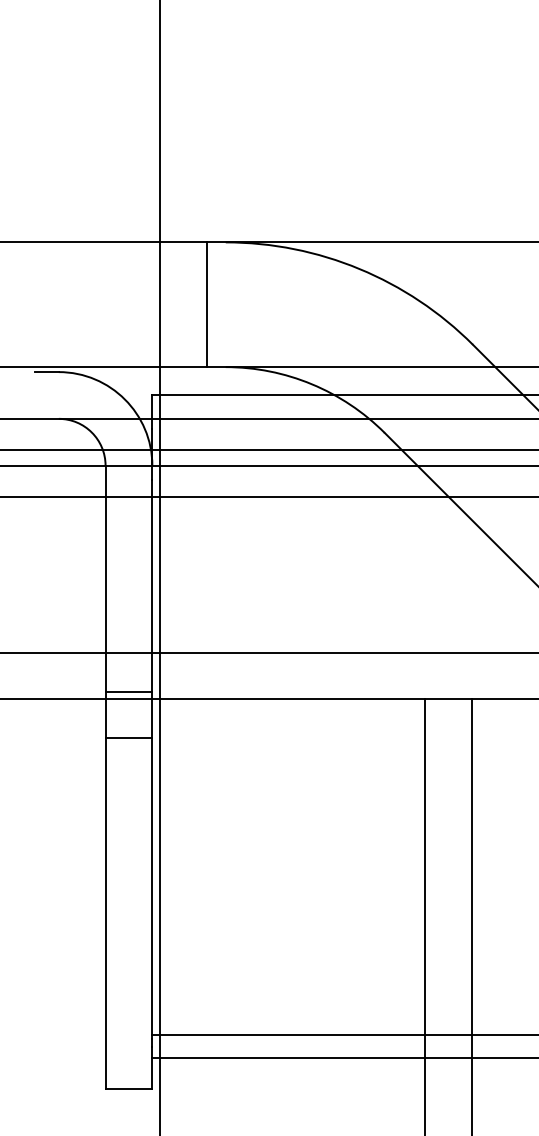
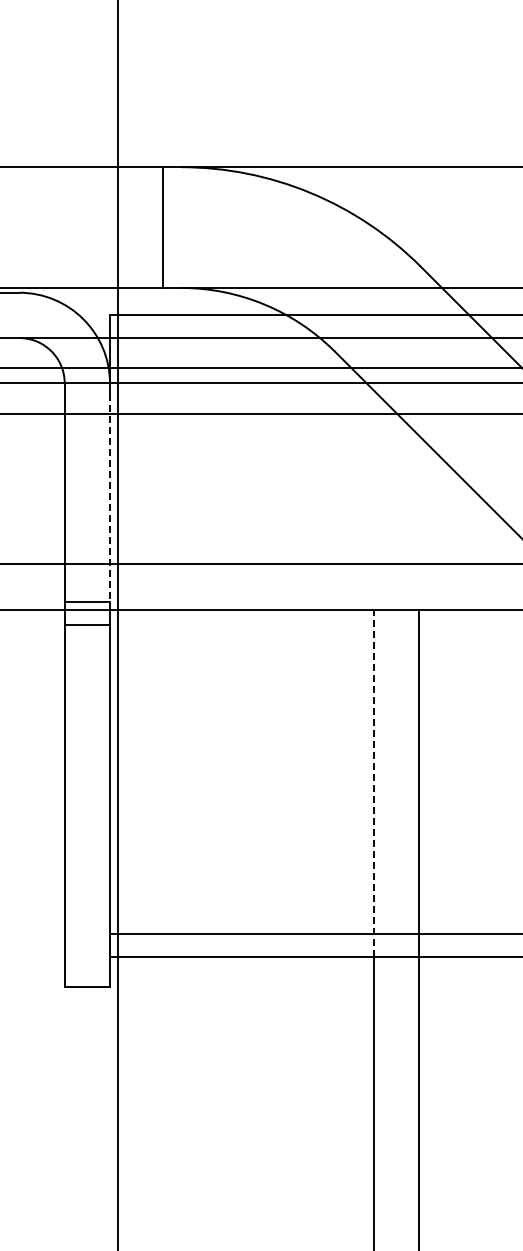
line: (152, 589) -> (110, 503), solid -> dashed
line: (129, 738) -> (87, 625), moved
line: (425, 878) -> (374, 783), solid -> dashed

